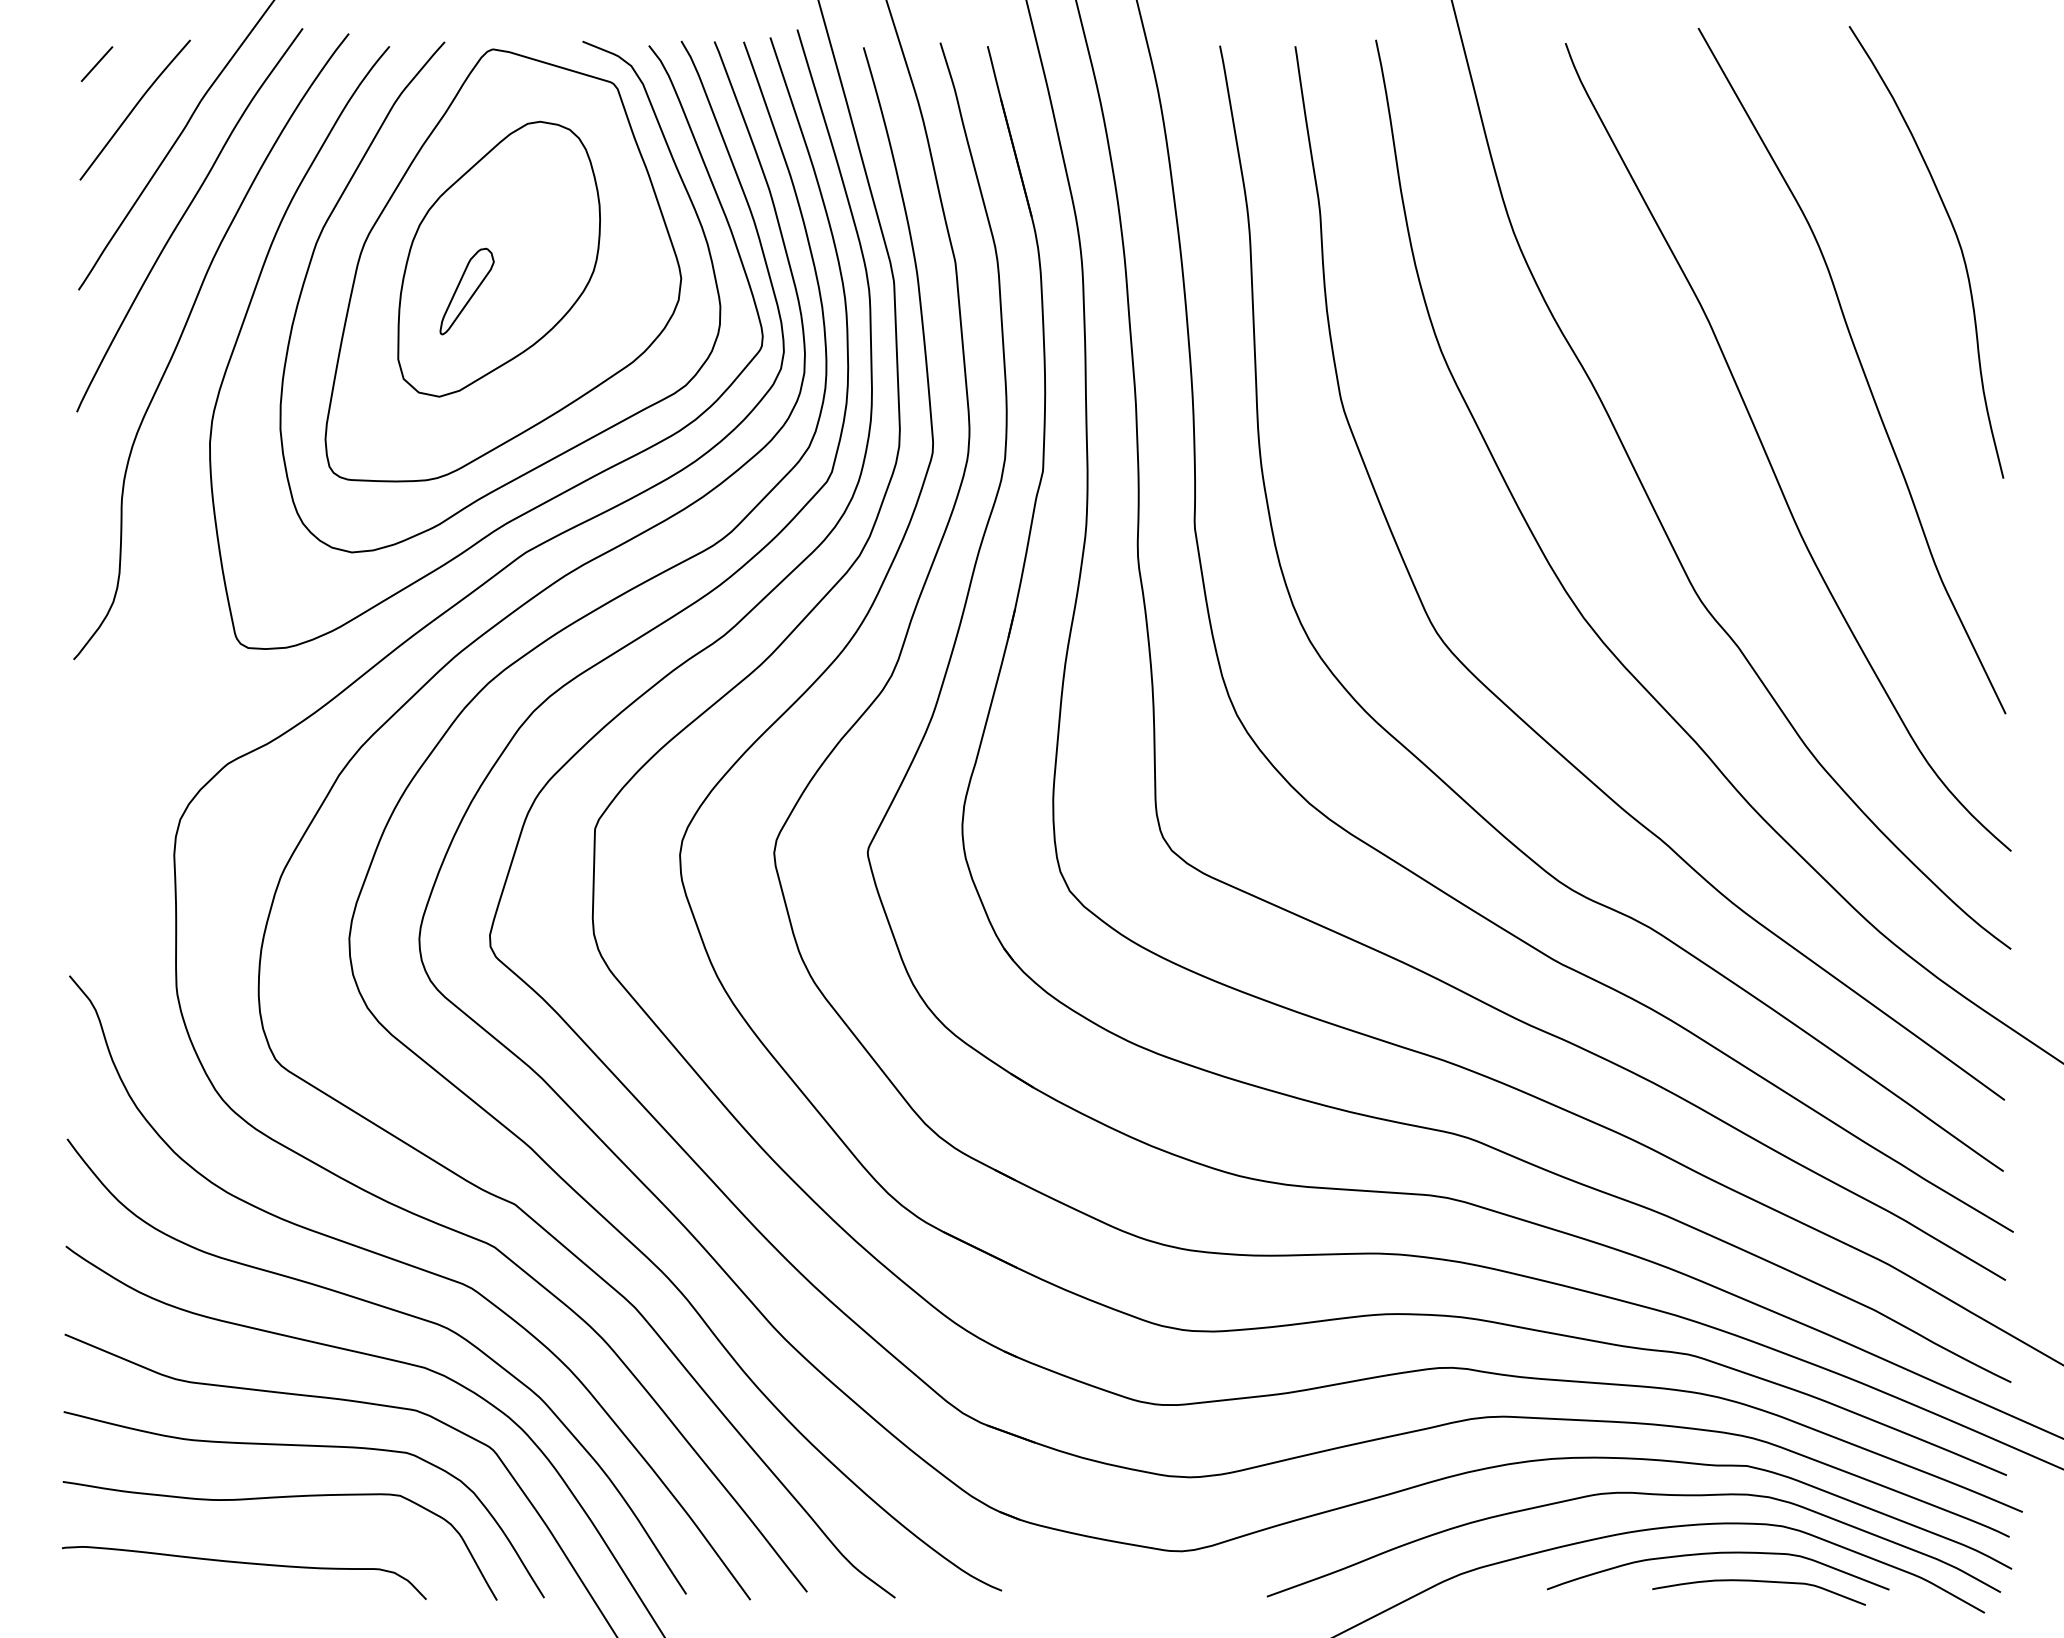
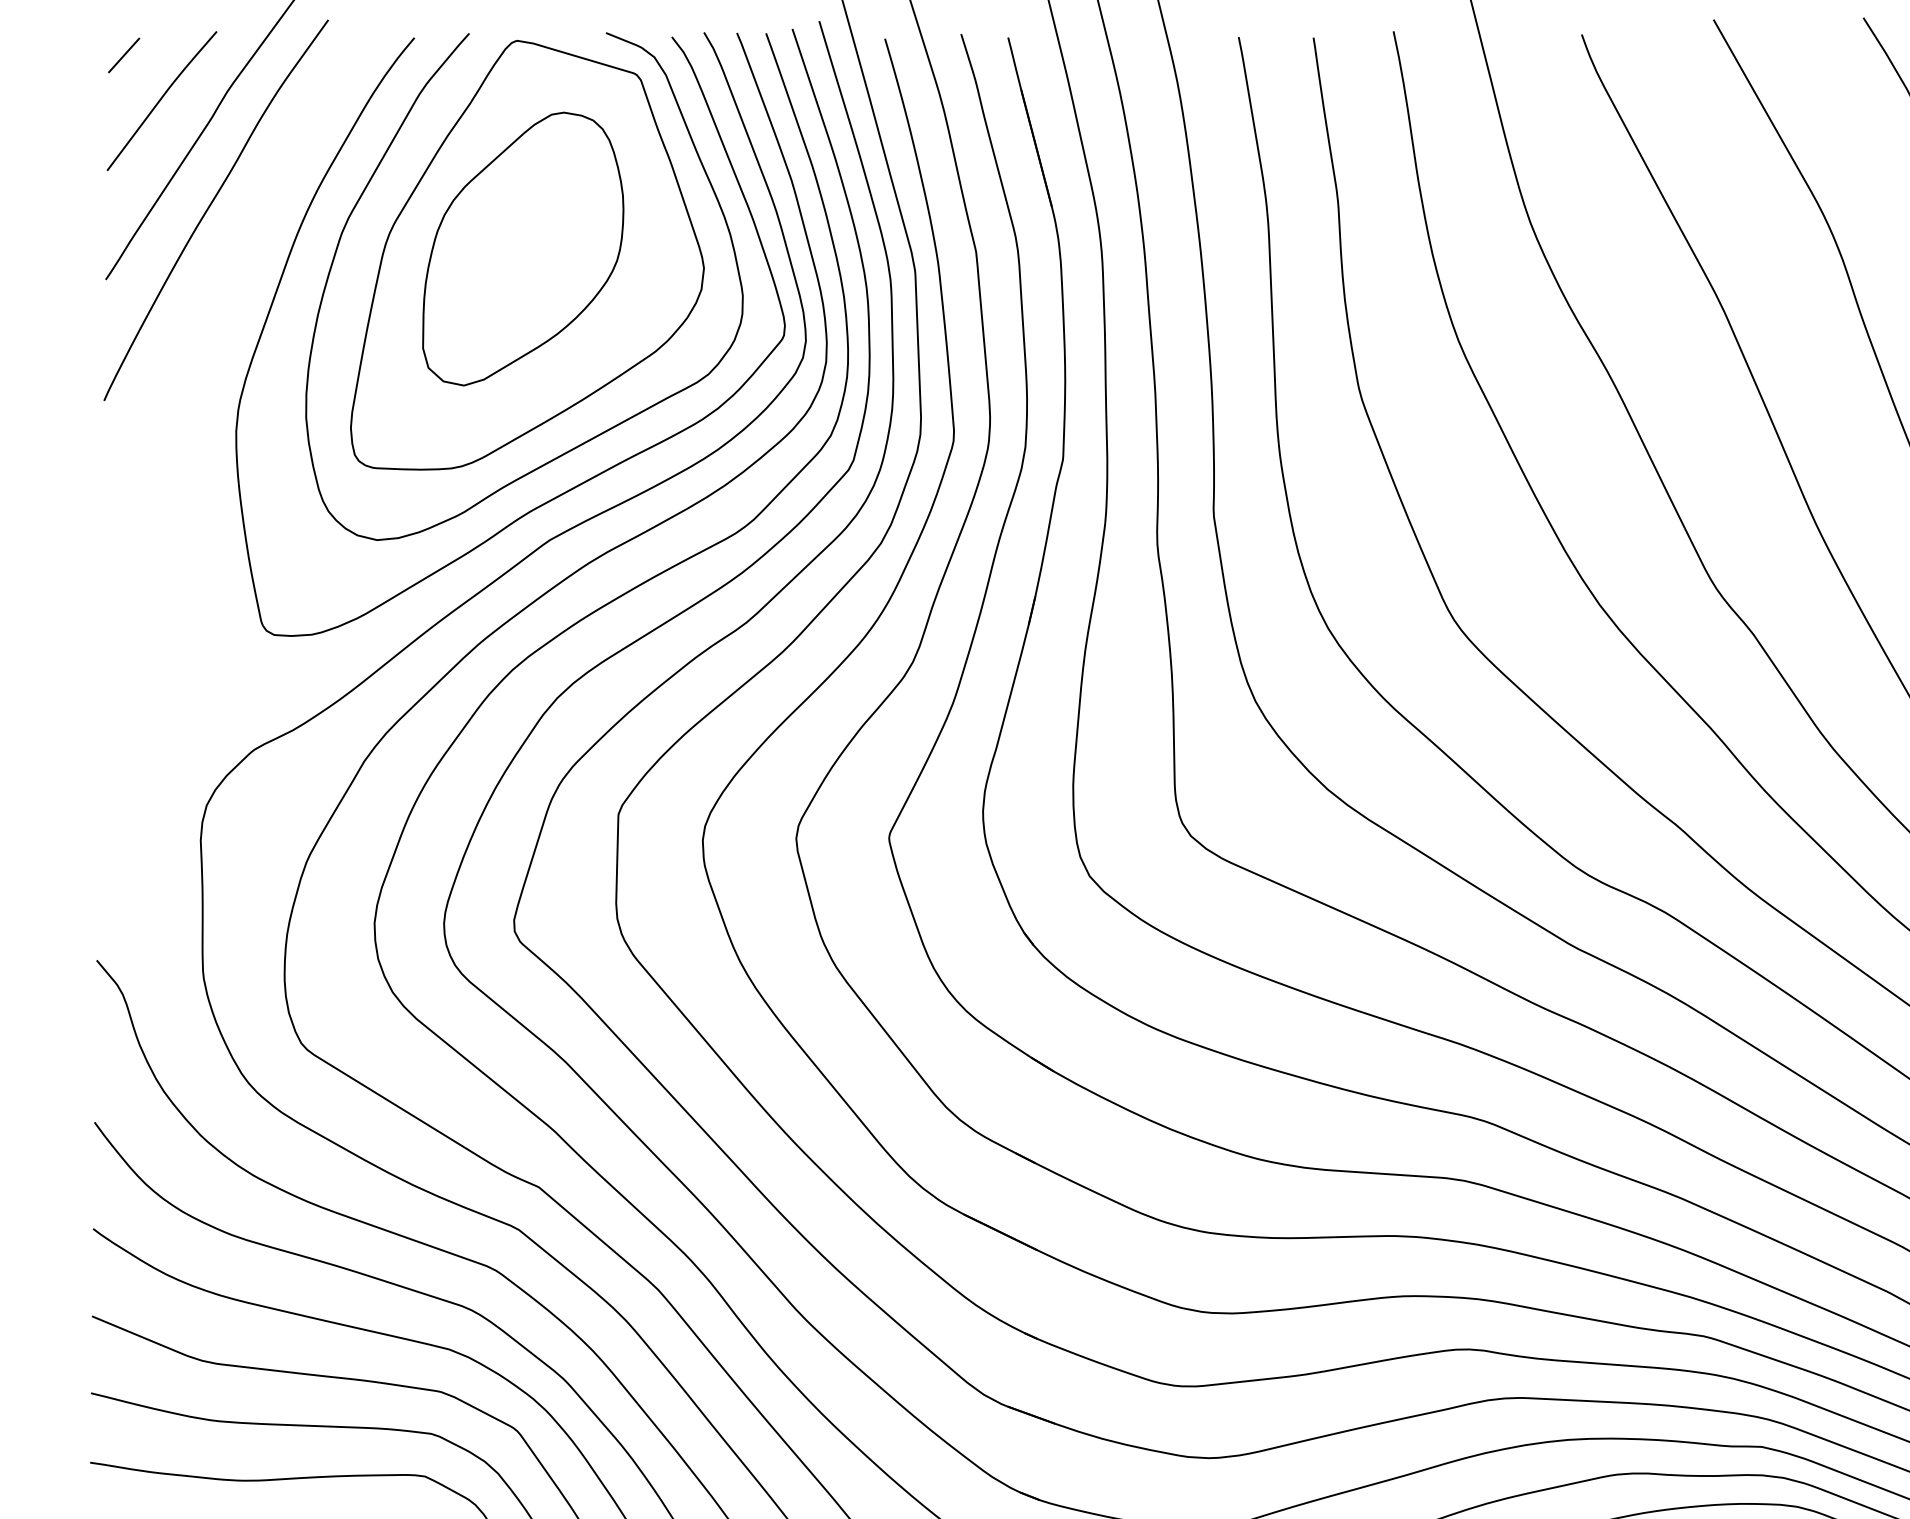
part: (466, 291) -> (490, 281), removed
curve: (182, 335) -> (208, 324), removed

